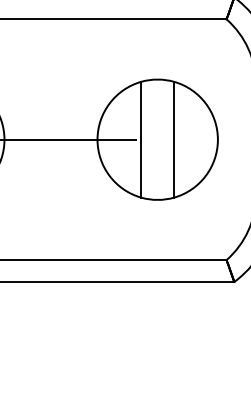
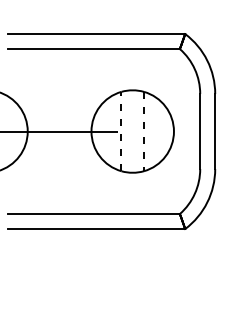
line: (141, 139) -> (121, 131), solid -> dashed
line: (173, 139) -> (143, 131), solid -> dashed

